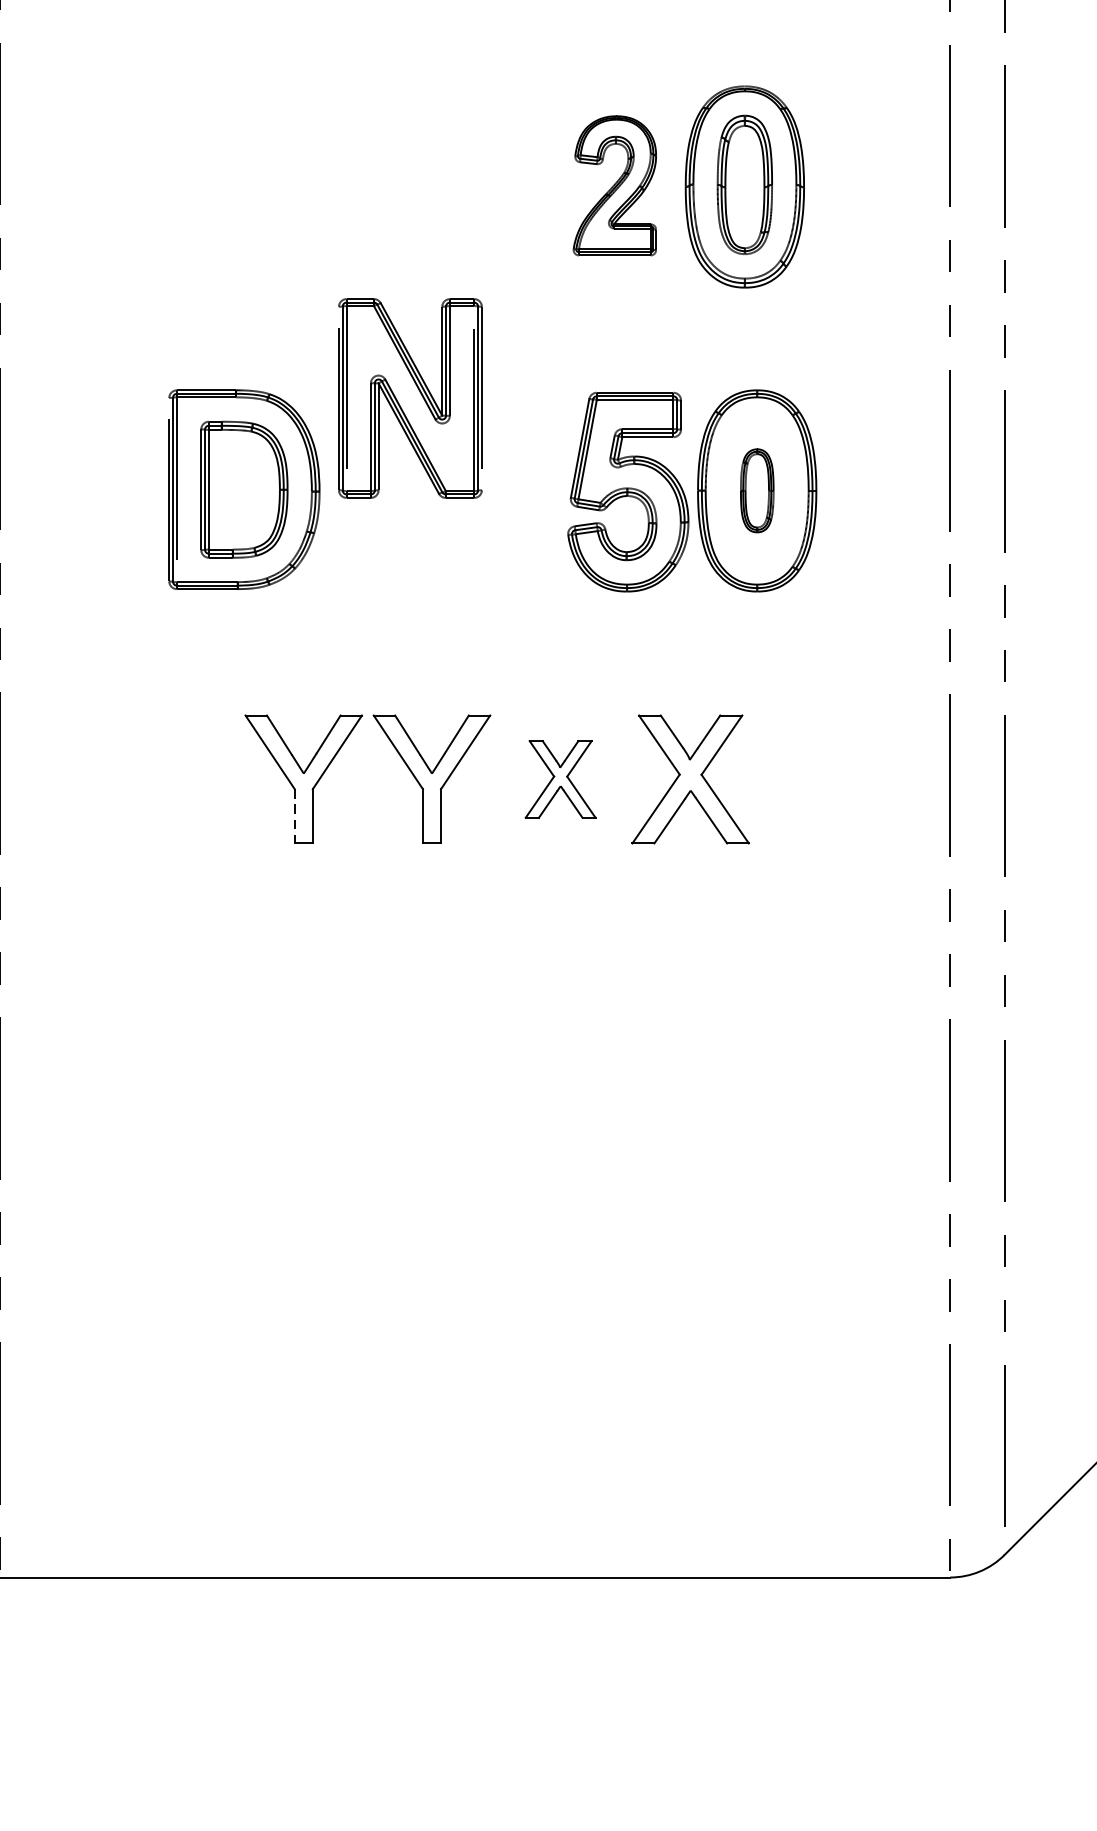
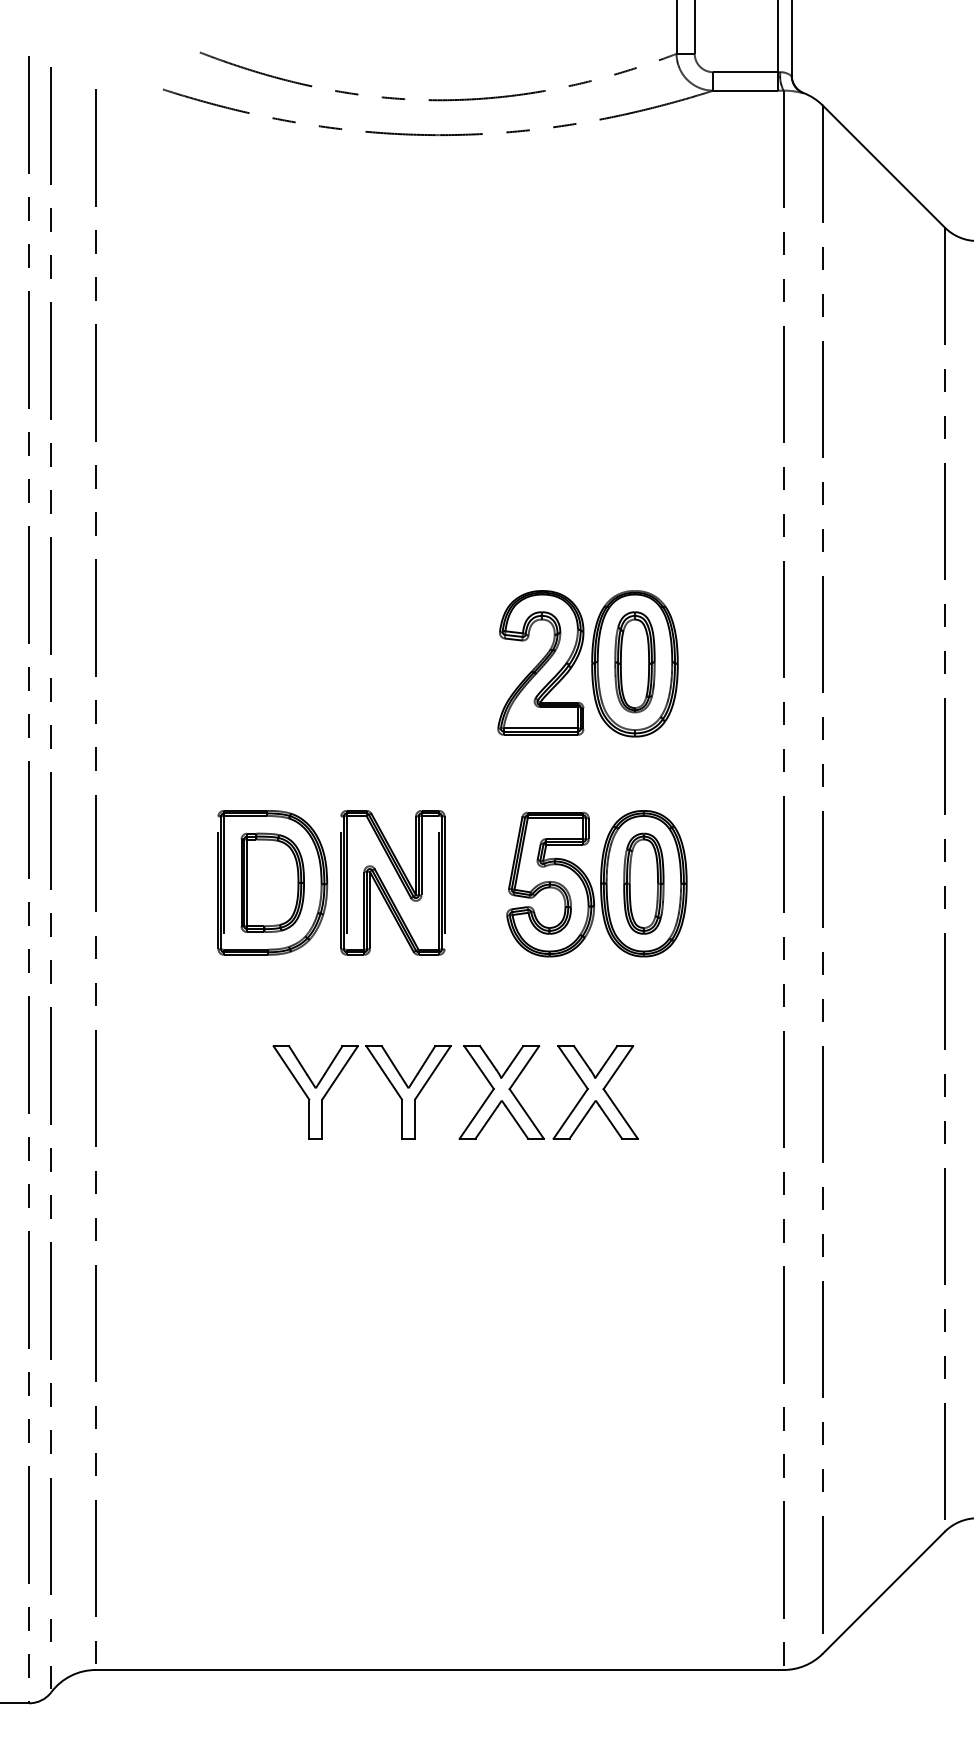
part: (614, 185) -> (540, 662), size x1.43
part: (409, 398) -> (392, 882), moved
part: (756, 490) -> (643, 883), size x1.67
part: (560, 779) -> (501, 1092), size x1.67
line: (295, 816) -> (309, 1119), dashed -> solid

